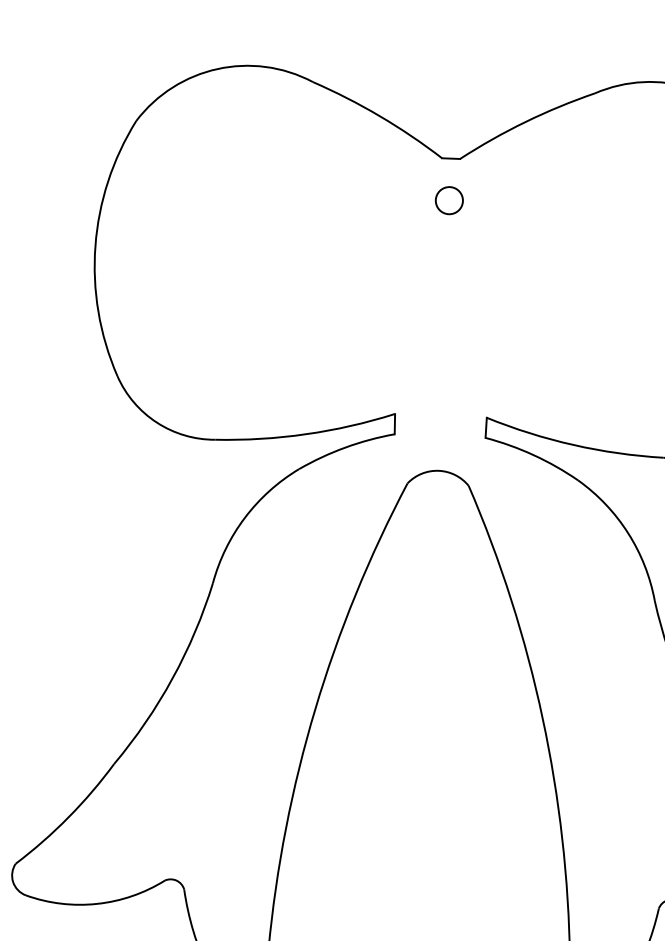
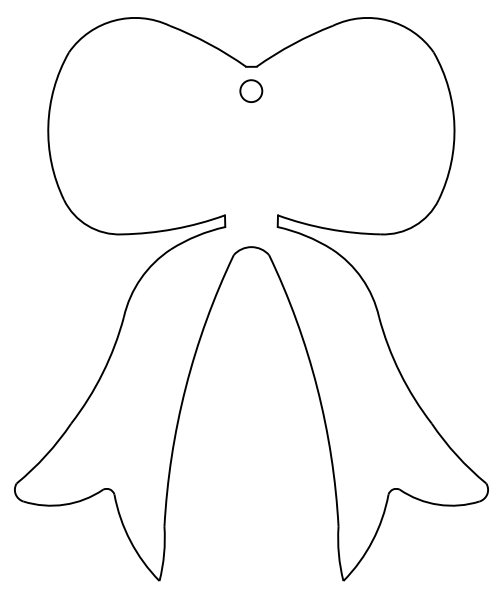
circle: (449, 199) -> (251, 90), size x1.4

